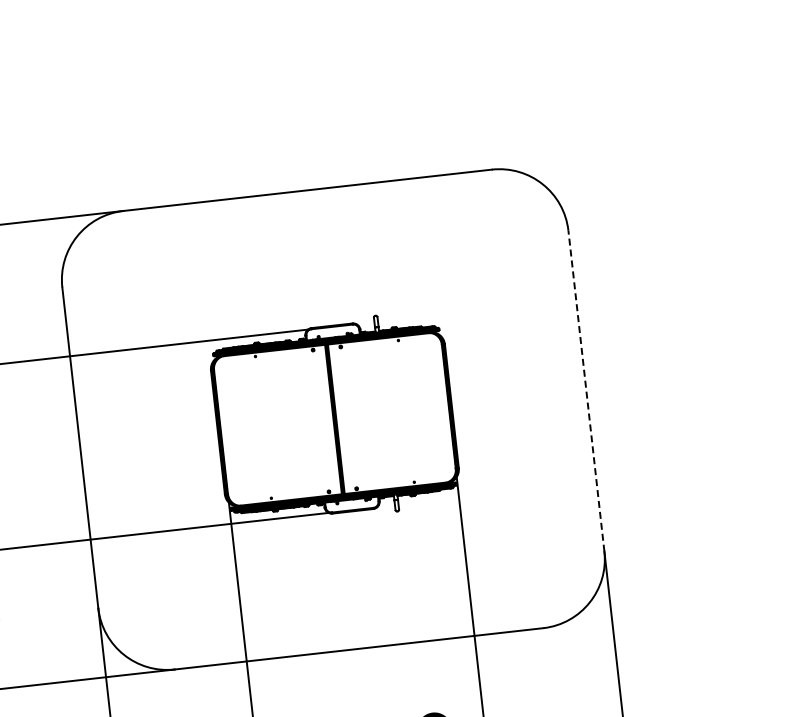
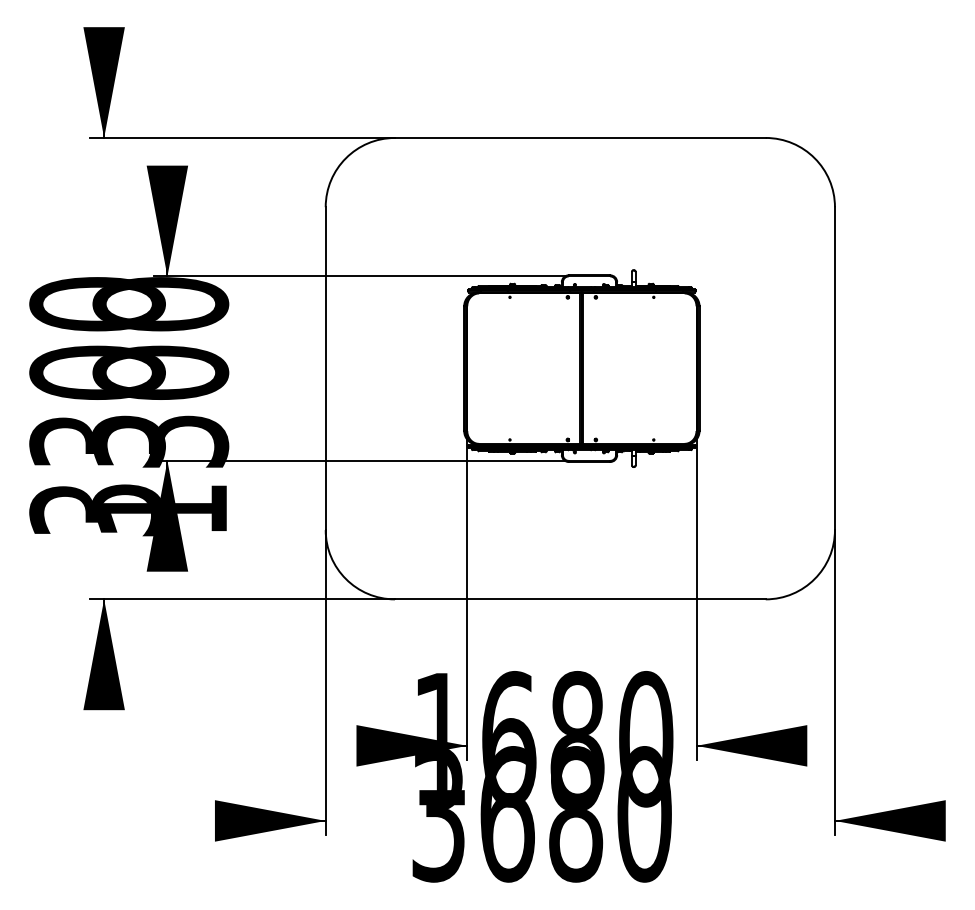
line: (585, 391) -> (834, 368), dashed -> solid

